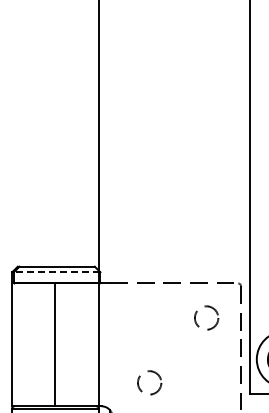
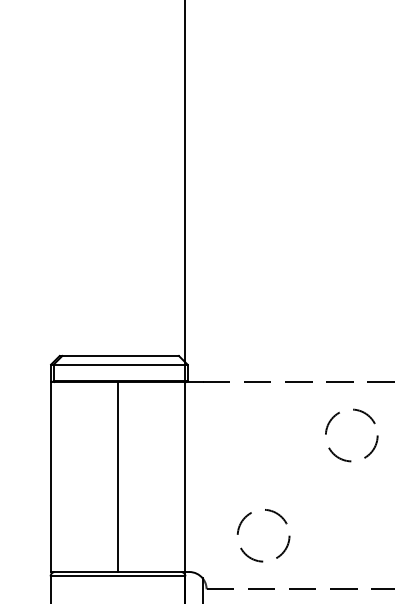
line: (56, 272) -> (119, 364), dashed -> solid
circle: (206, 317) -> (351, 434), size x1.43
circle: (149, 382) -> (263, 535), size x1.43

